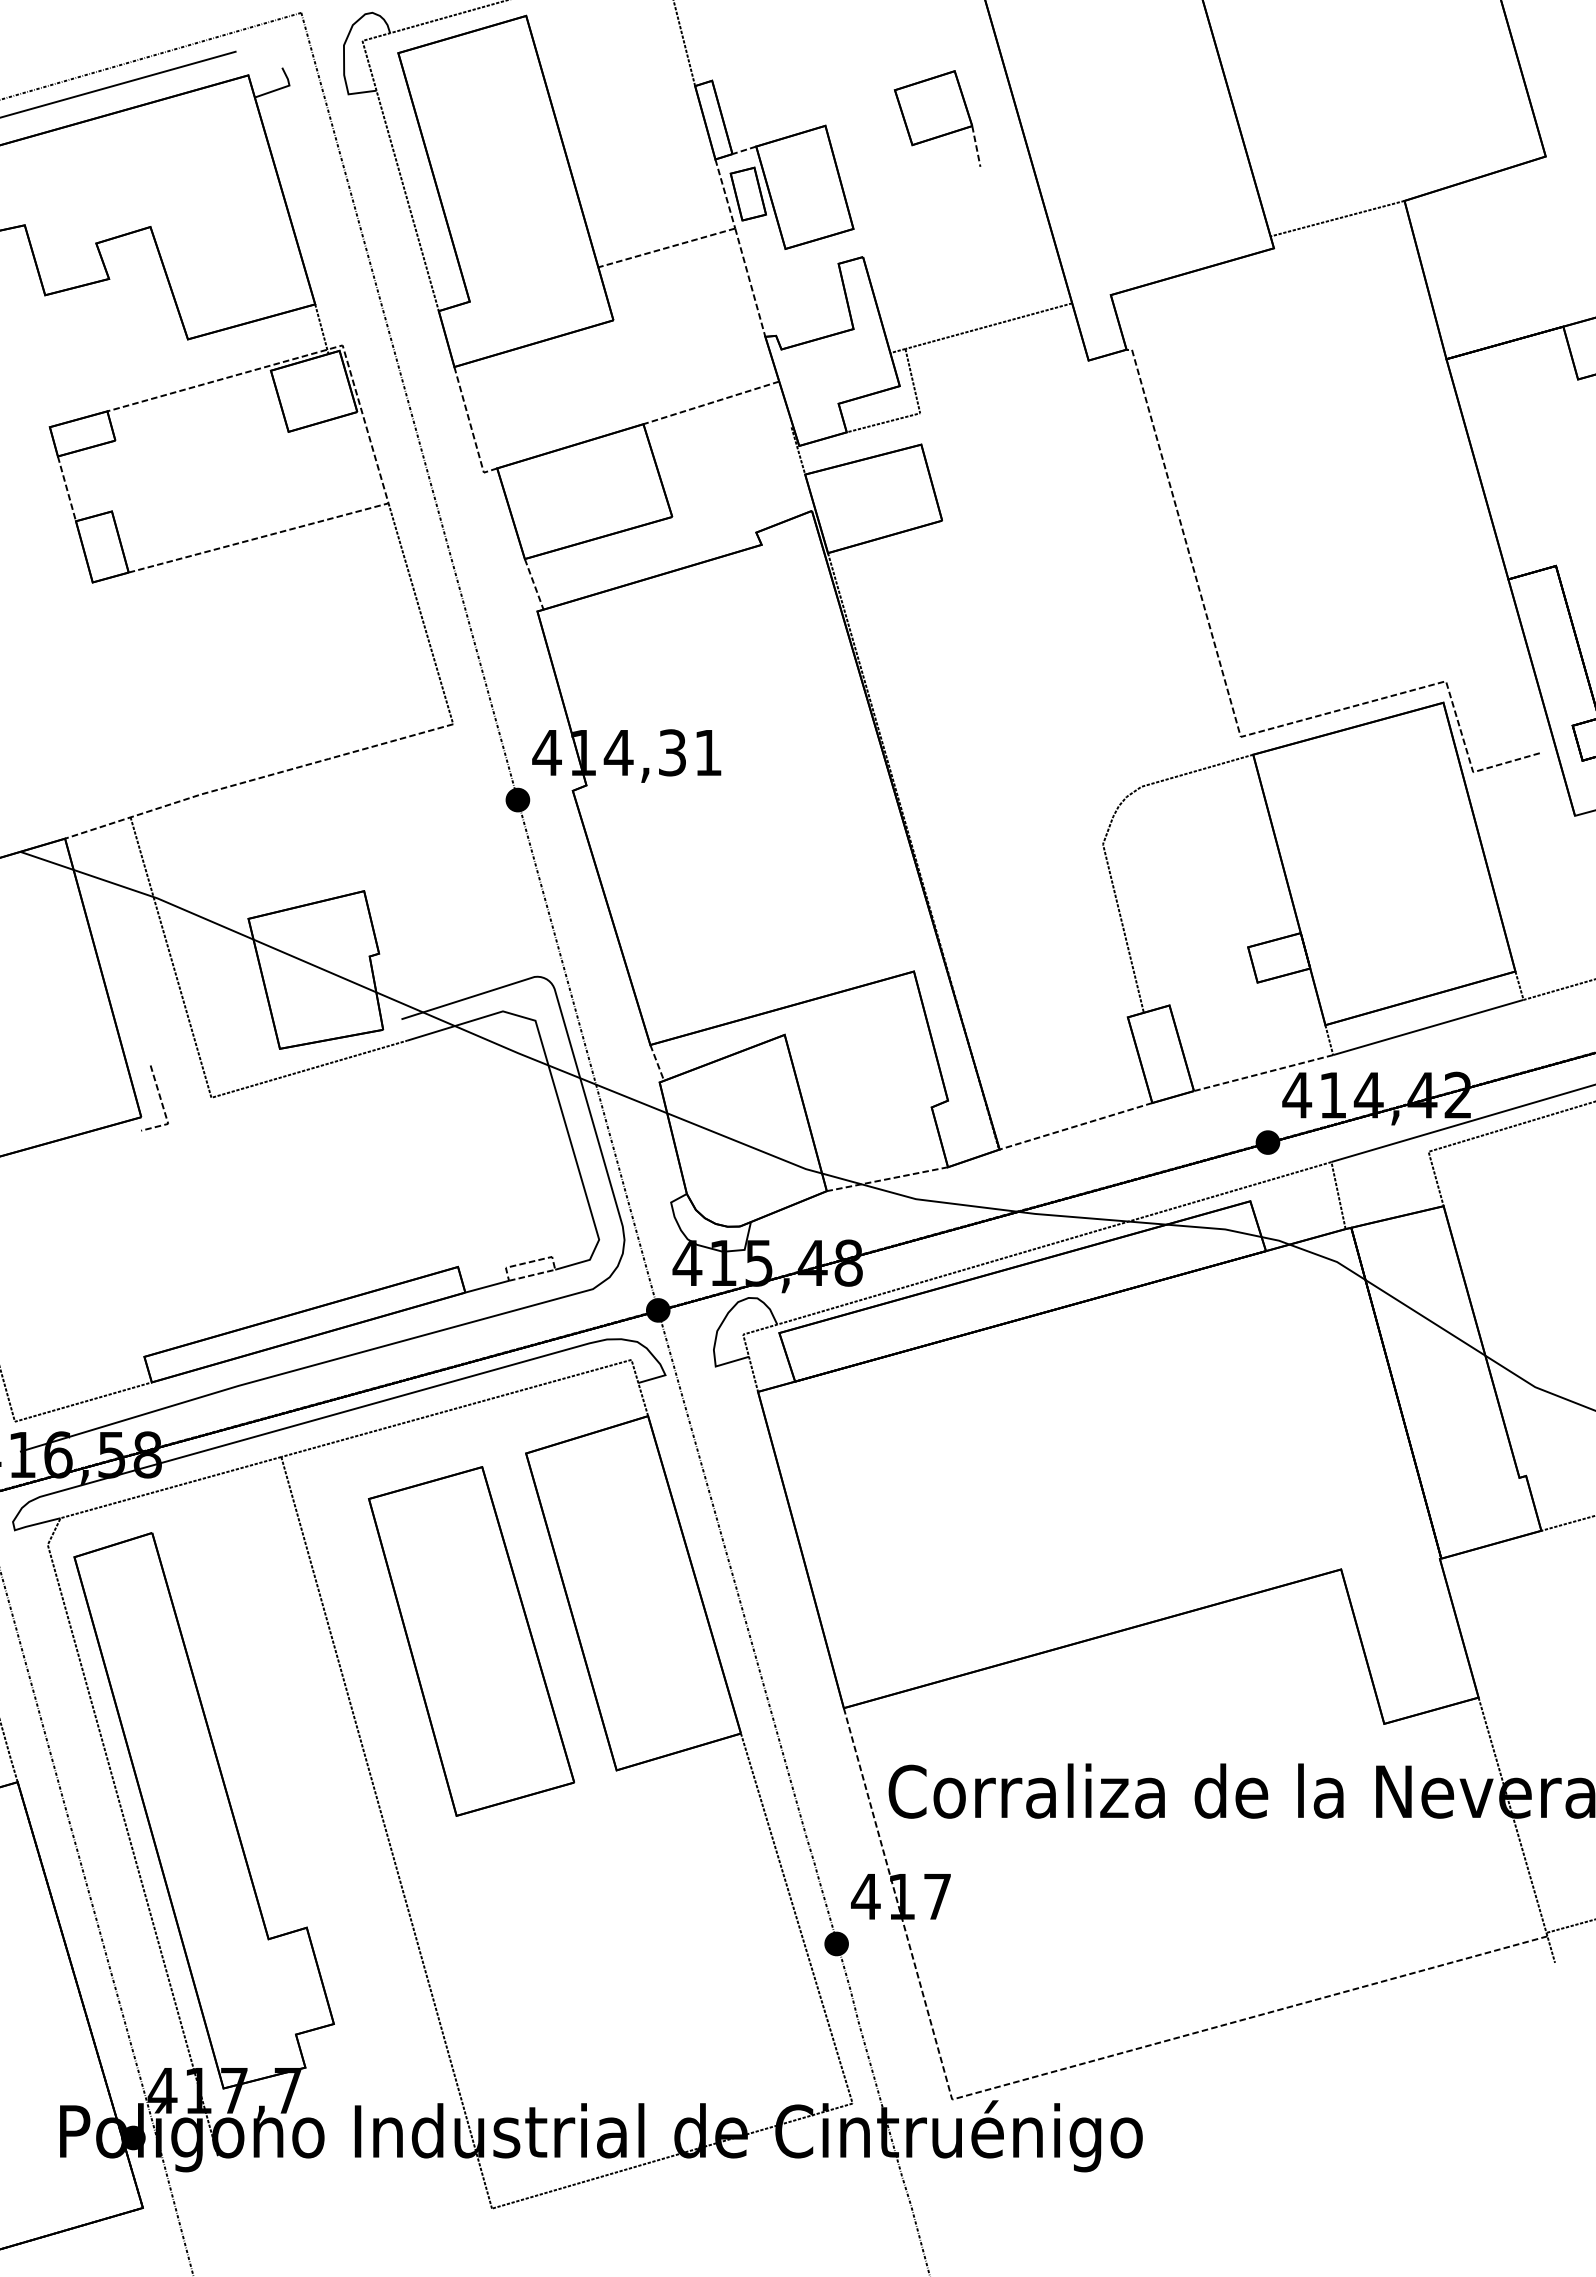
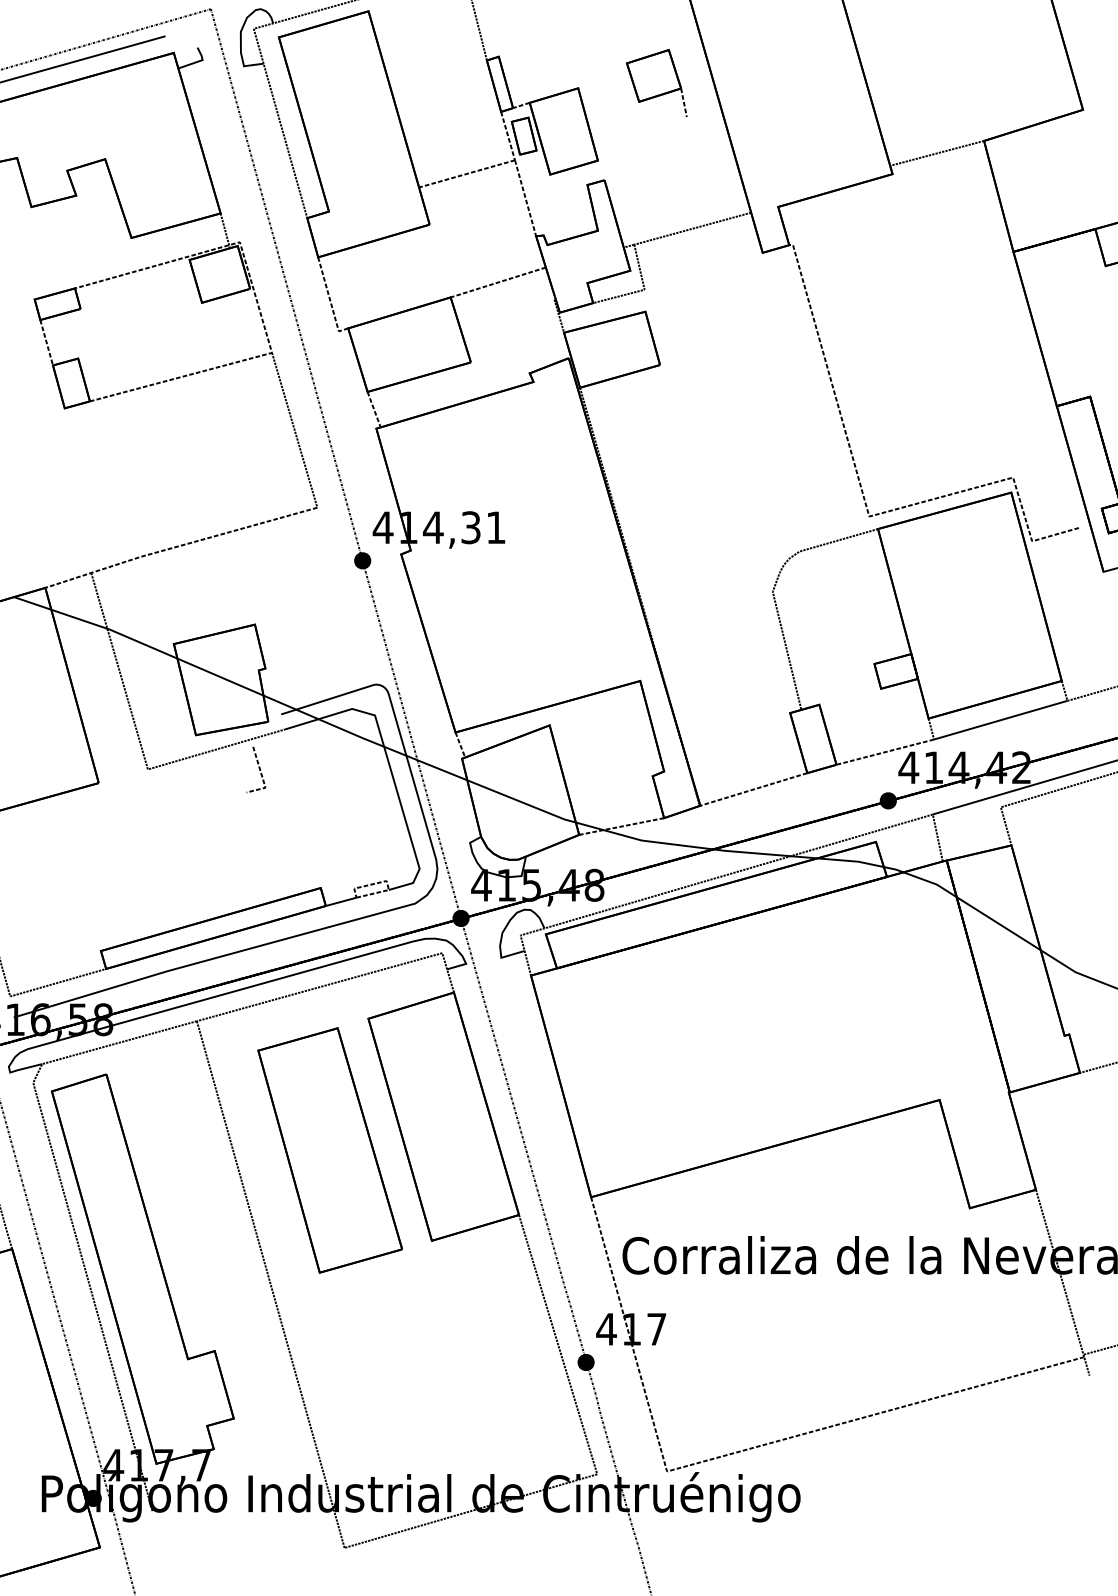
line: (158, 1095) -> (258, 767), moved

